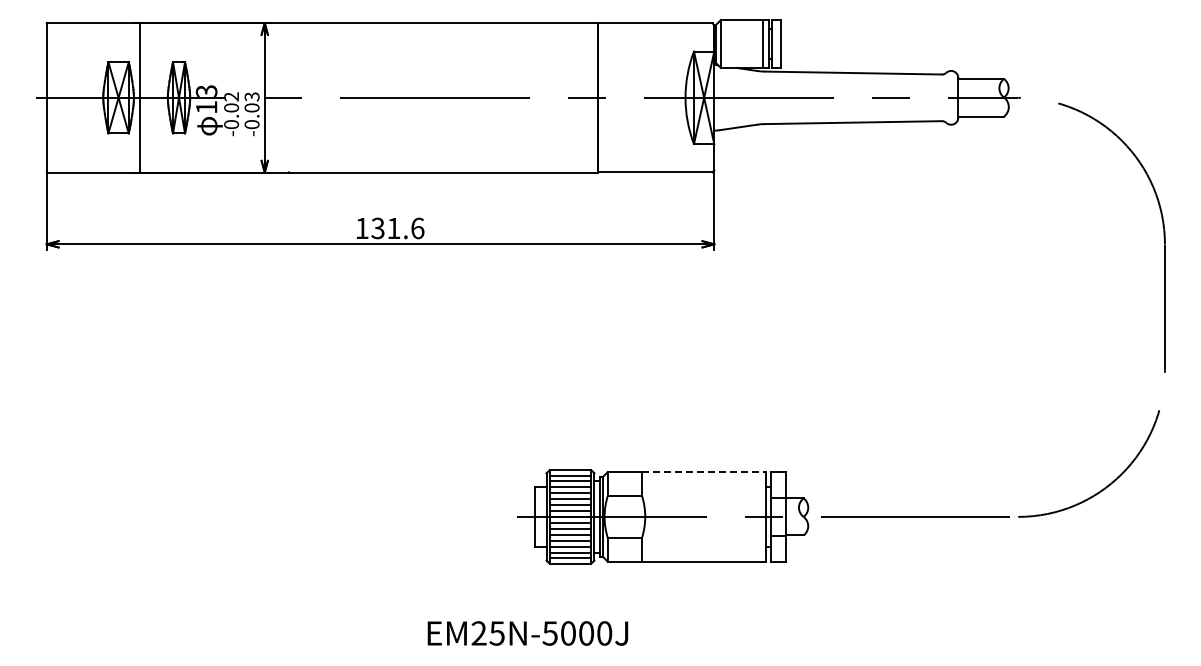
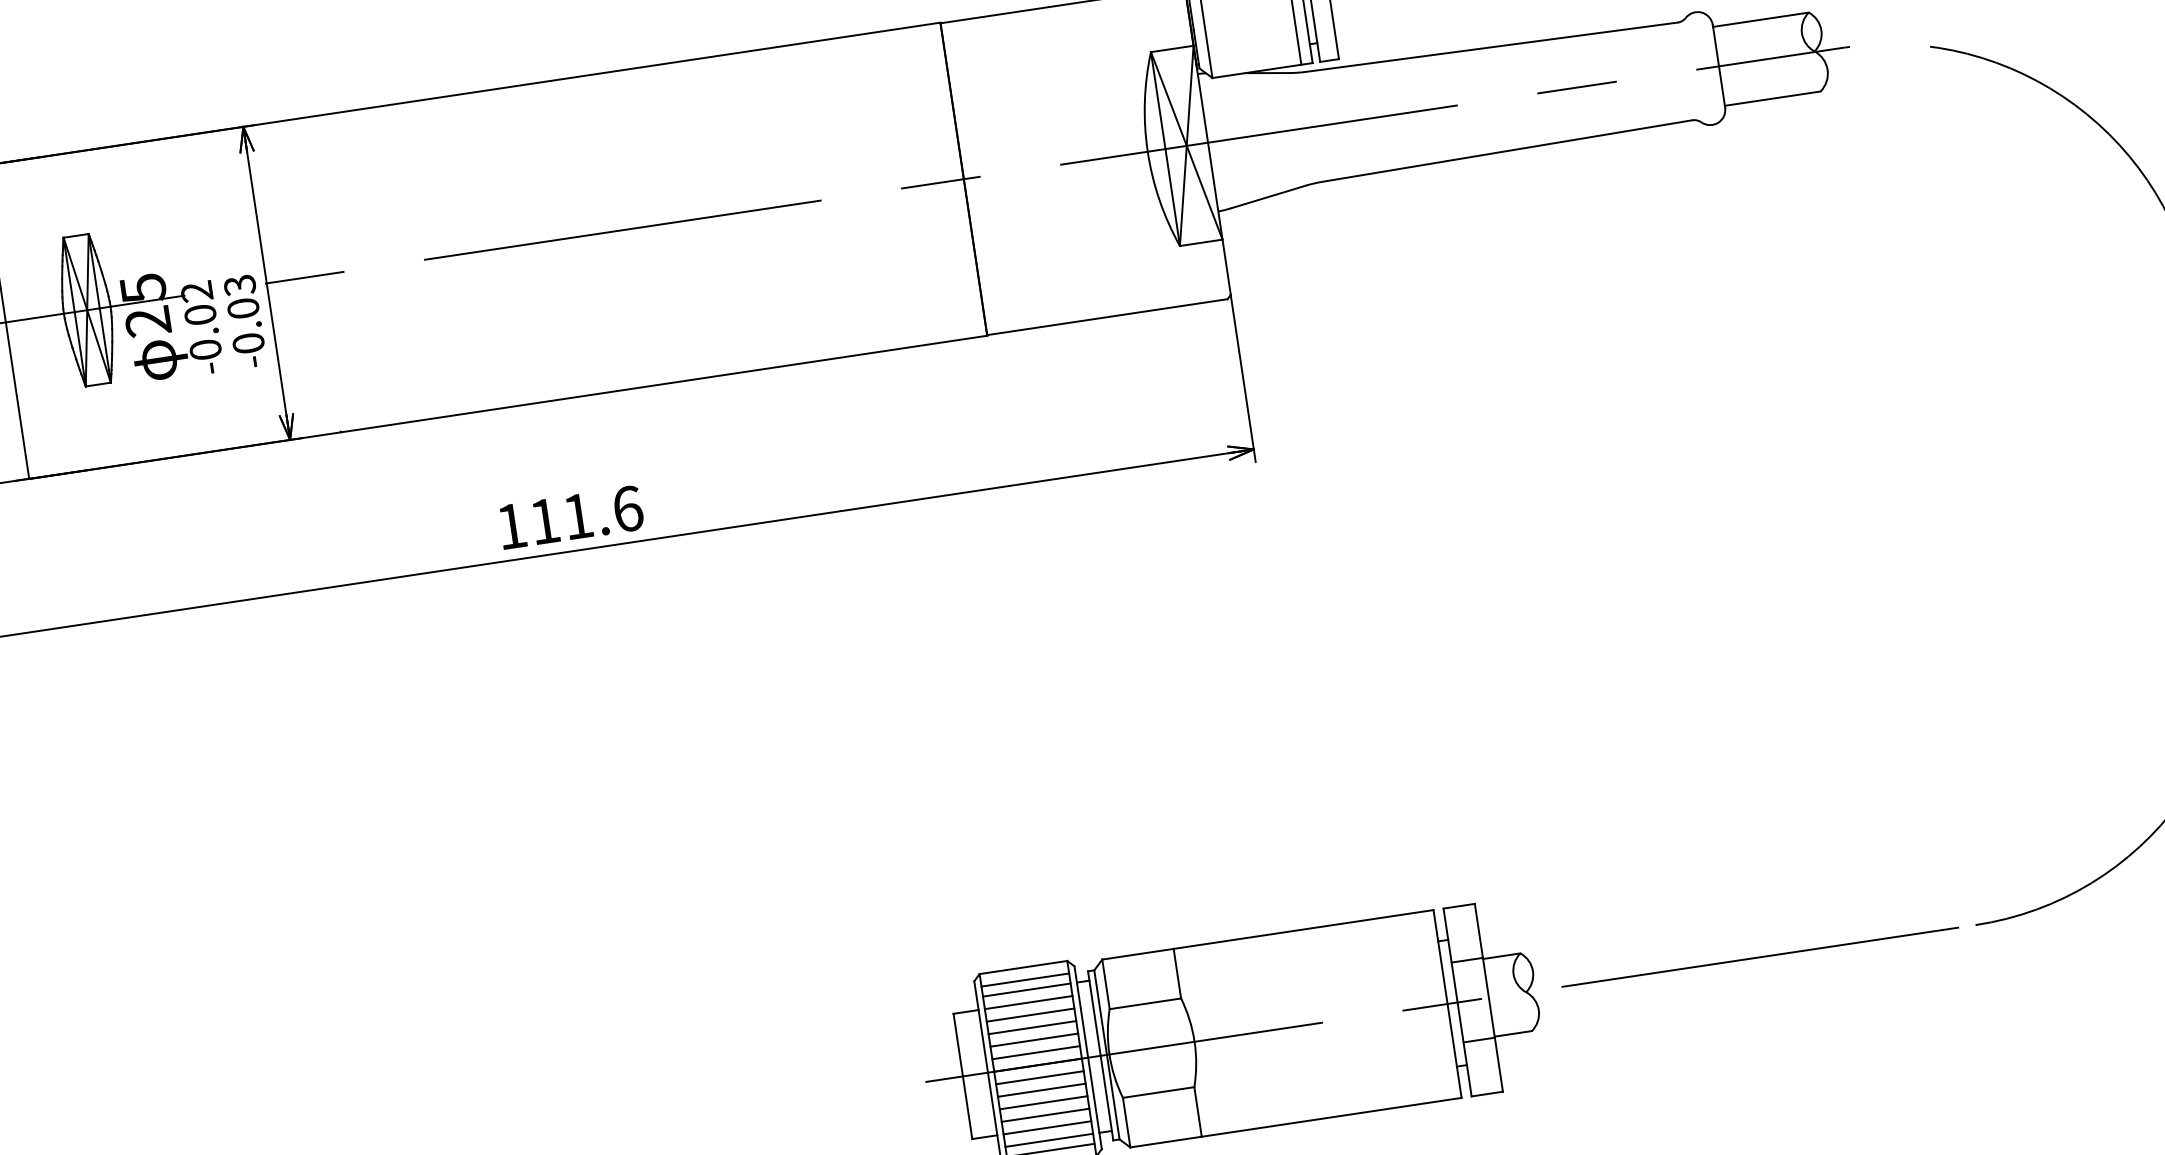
text: (206, 99) -> (145, 305), 13 -> 25
text: (377, 228) -> (543, 521), 131.6 -> 111.6
line: (704, 472) -> (1304, 930), dashed -> solid

